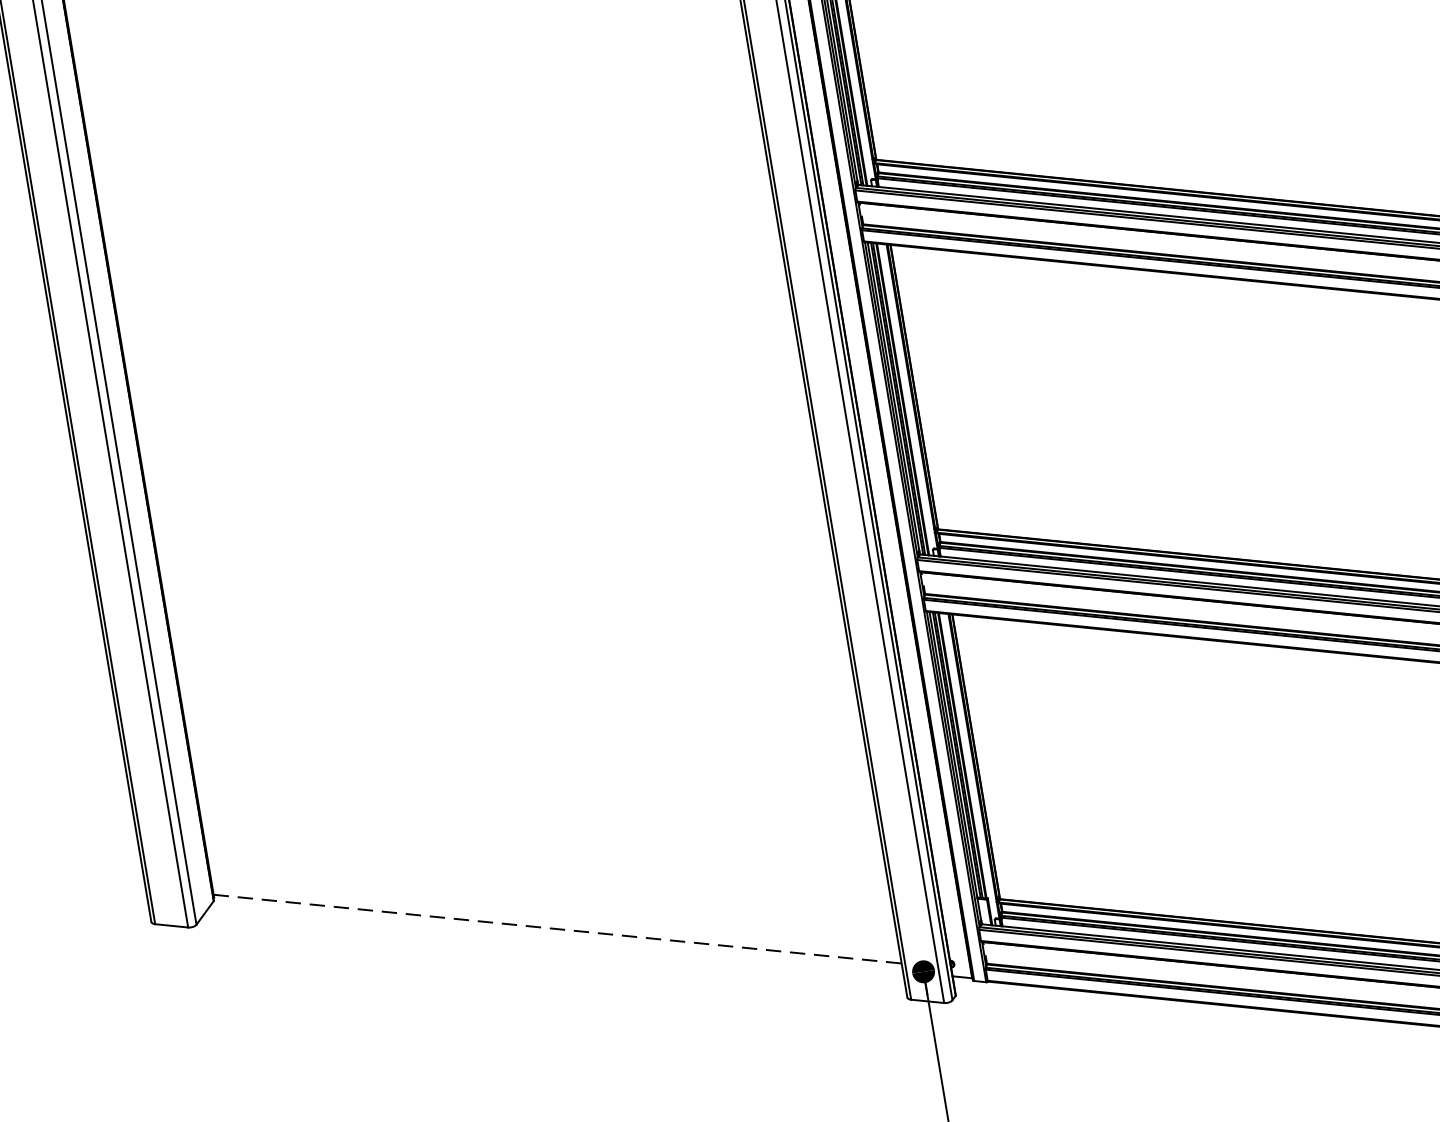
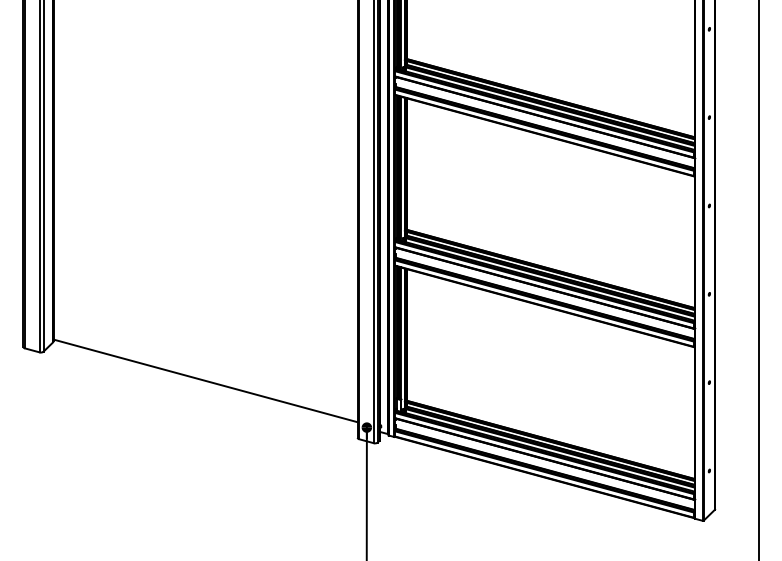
line: (557, 928) -> (205, 380), dashed -> solid

